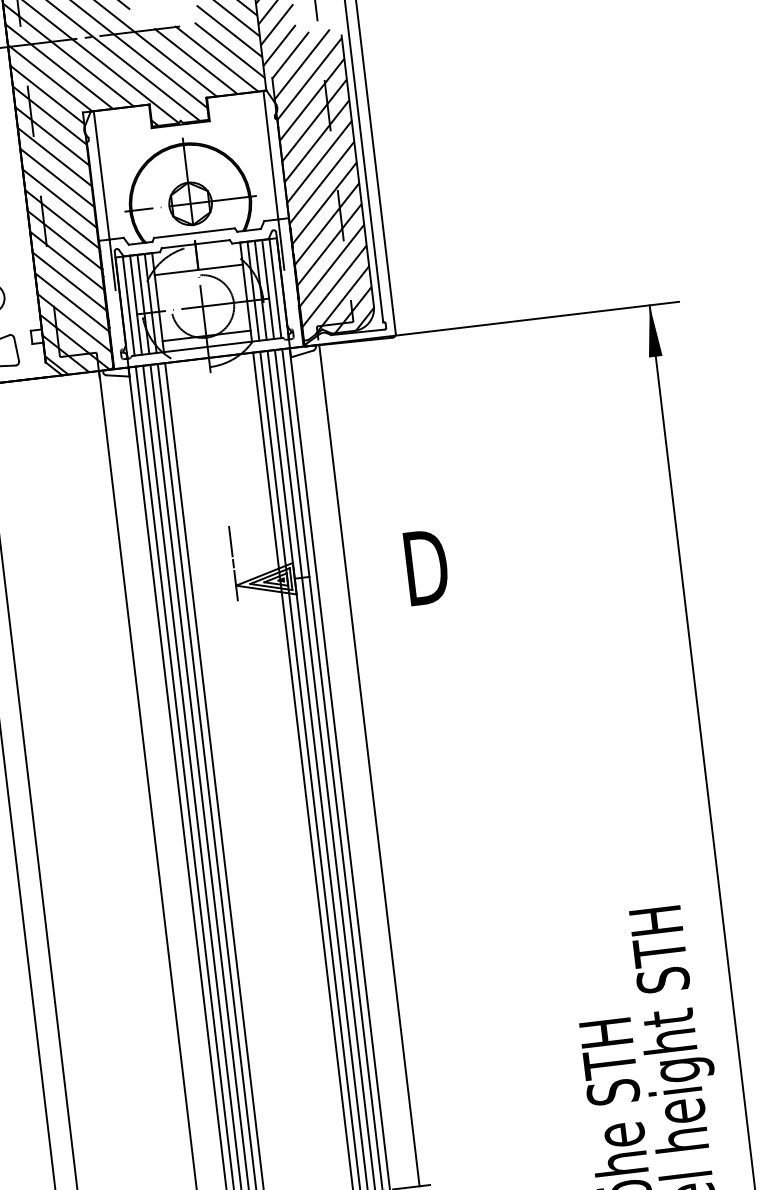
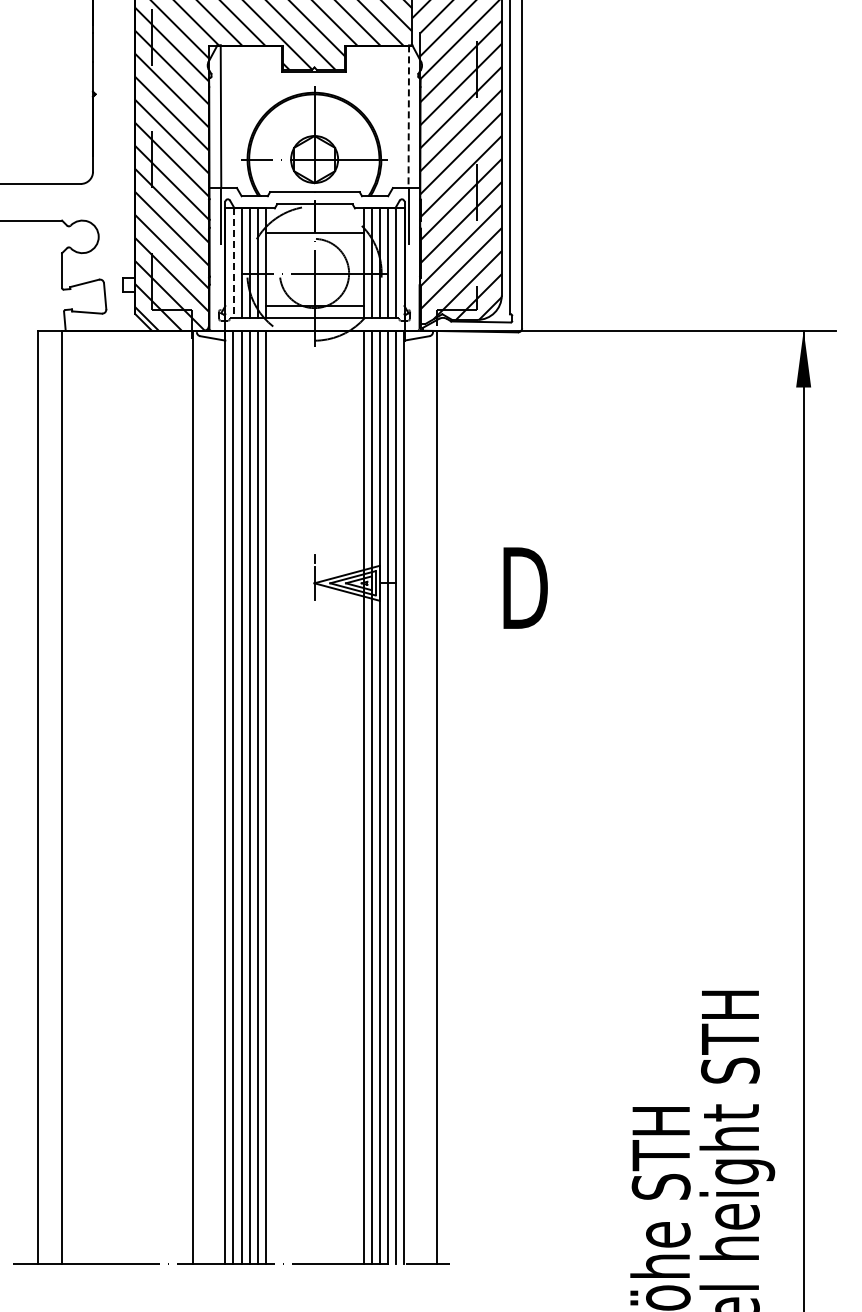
line: (270, 155) -> (408, 117), solid -> dashed
line: (128, 306) -> (233, 263), solid -> dashed
line: (230, 541) -> (314, 534), removed

